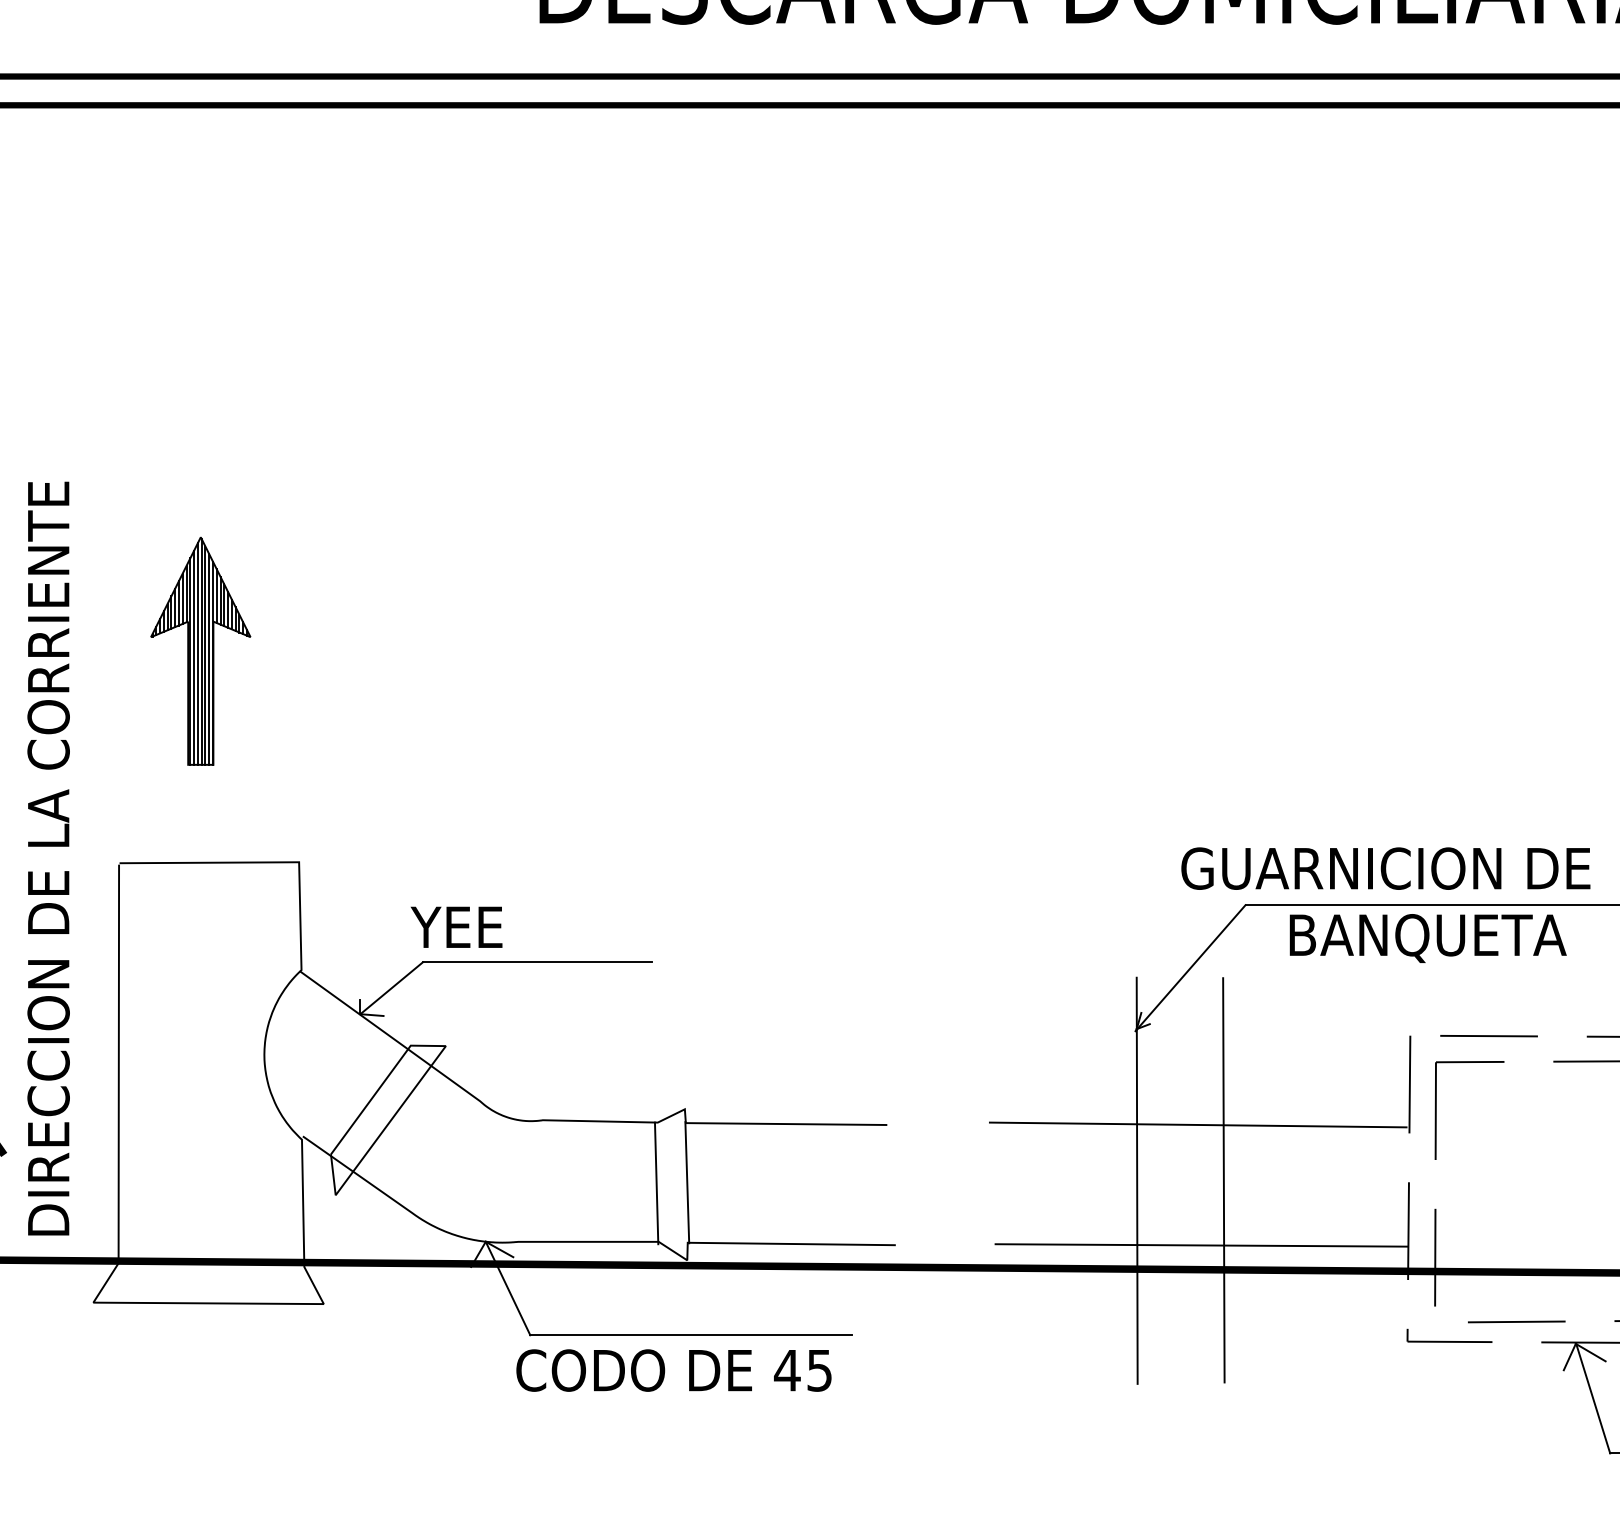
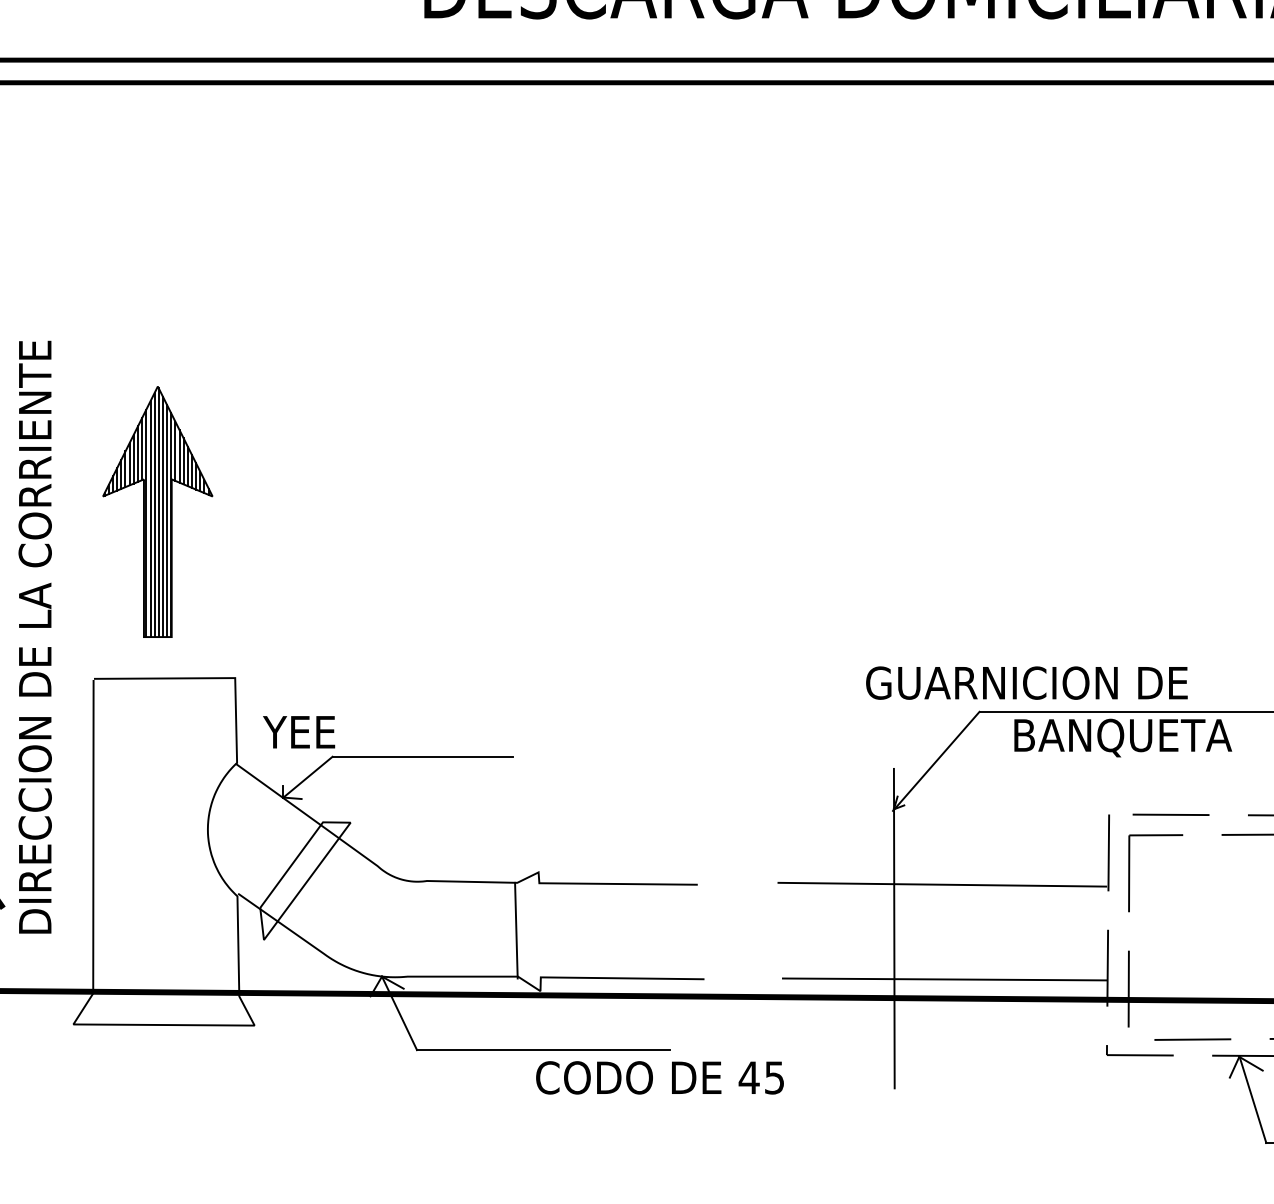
part: (200, 651) -> (157, 512), size x1.4
text: (47, 857) -> (34, 636), moved
text: (1385, 867) -> (1026, 682), moved
text: (457, 927) -> (299, 732), moved
line: (1223, 1180) -> (962, 928), removed
line: (687, 1181) -> (540, 929), removed
text: (673, 1370) -> (659, 1077), moved

